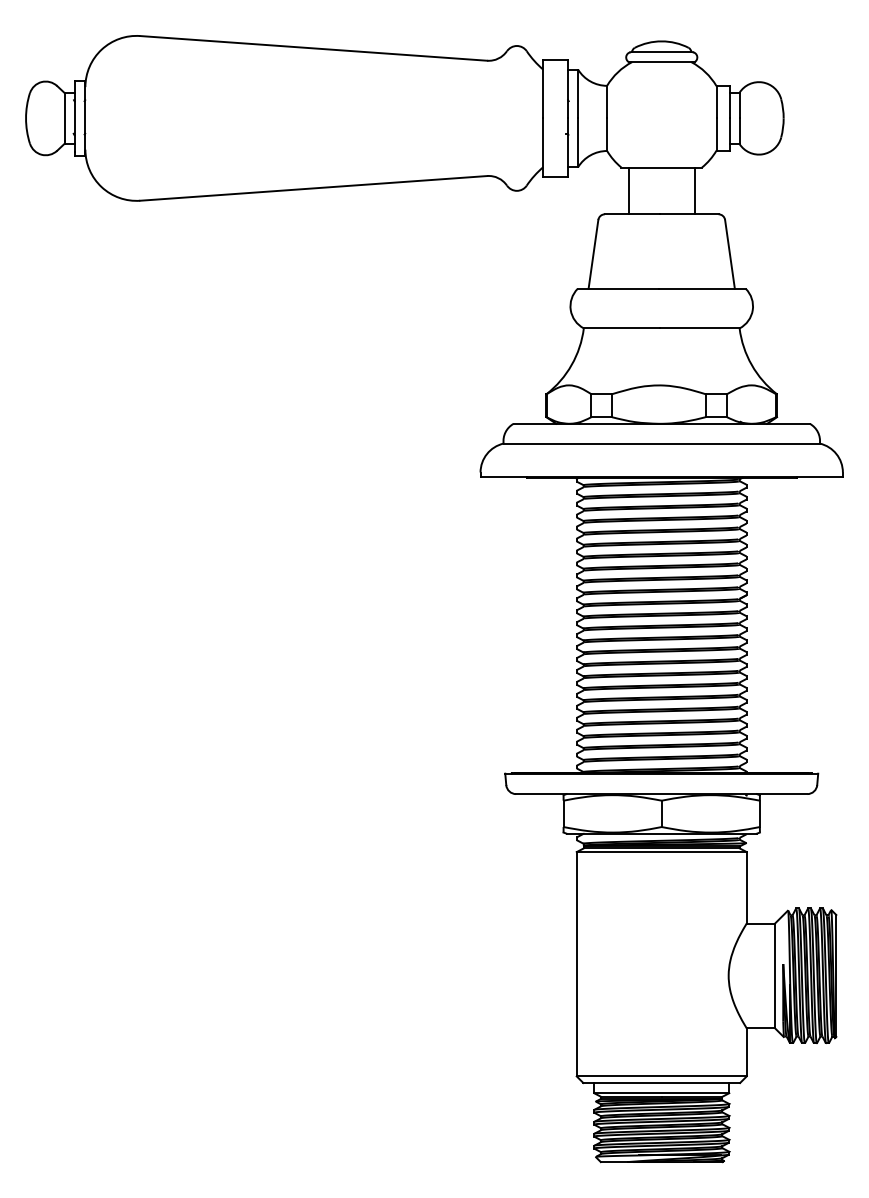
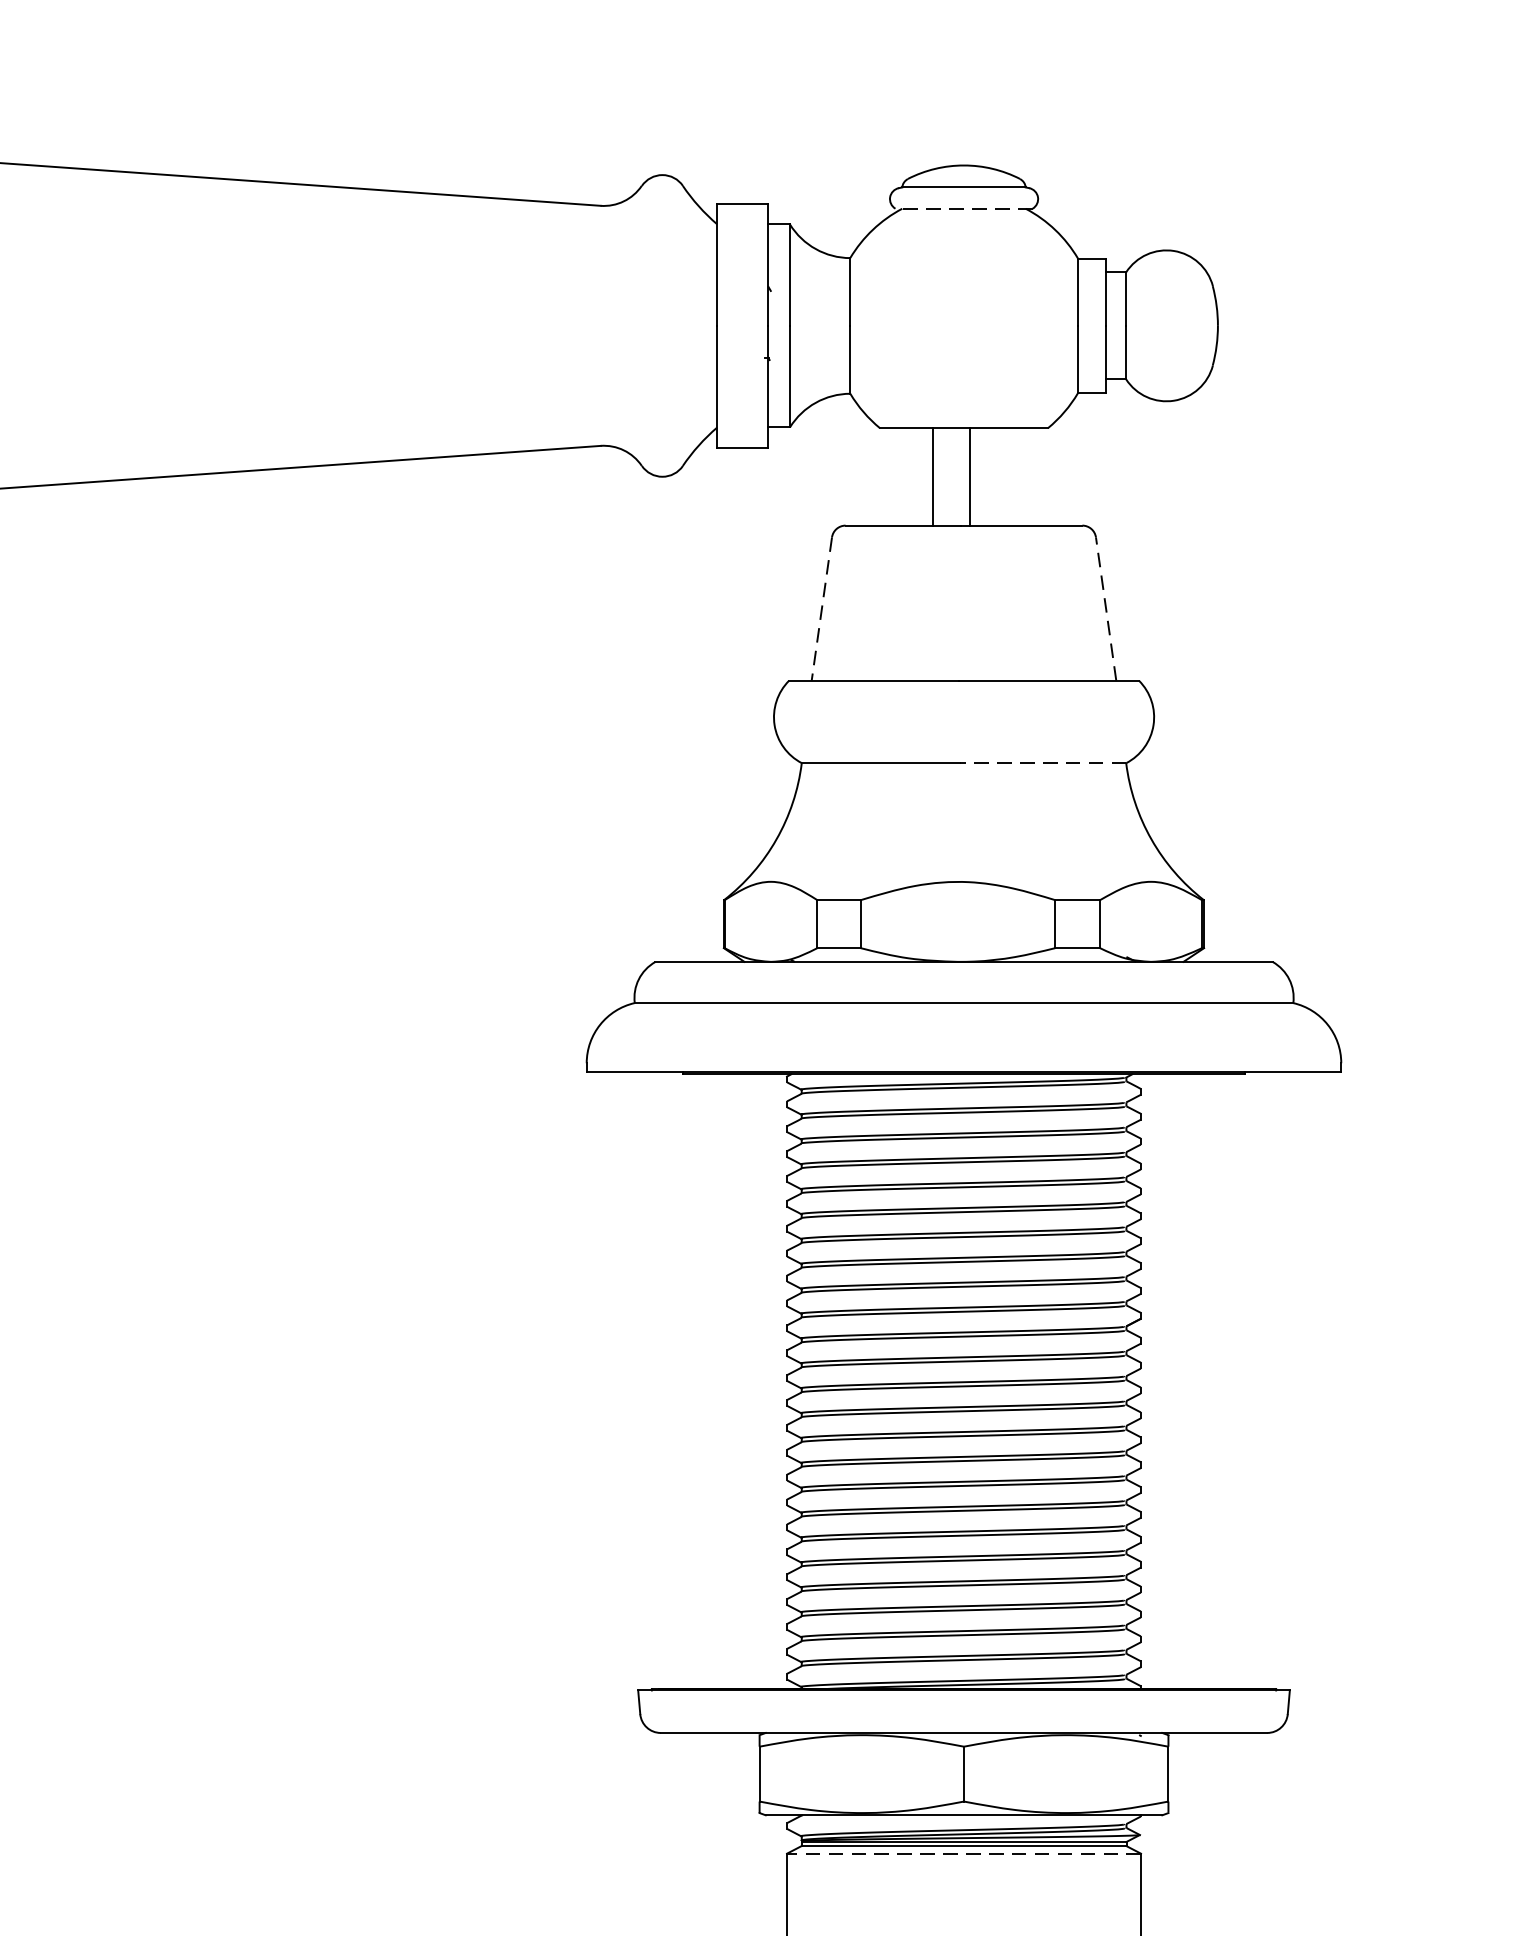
line: (661, 62) -> (963, 209), solid -> dashed
line: (628, 190) -> (969, 476), moved
line: (694, 190) -> (932, 476), moved
line: (593, 254) -> (821, 609), solid -> dashed
line: (729, 254) -> (1105, 609), solid -> dashed
line: (699, 328) -> (1042, 763), solid -> dashed
line: (661, 852) -> (963, 1854), solid -> dashed

